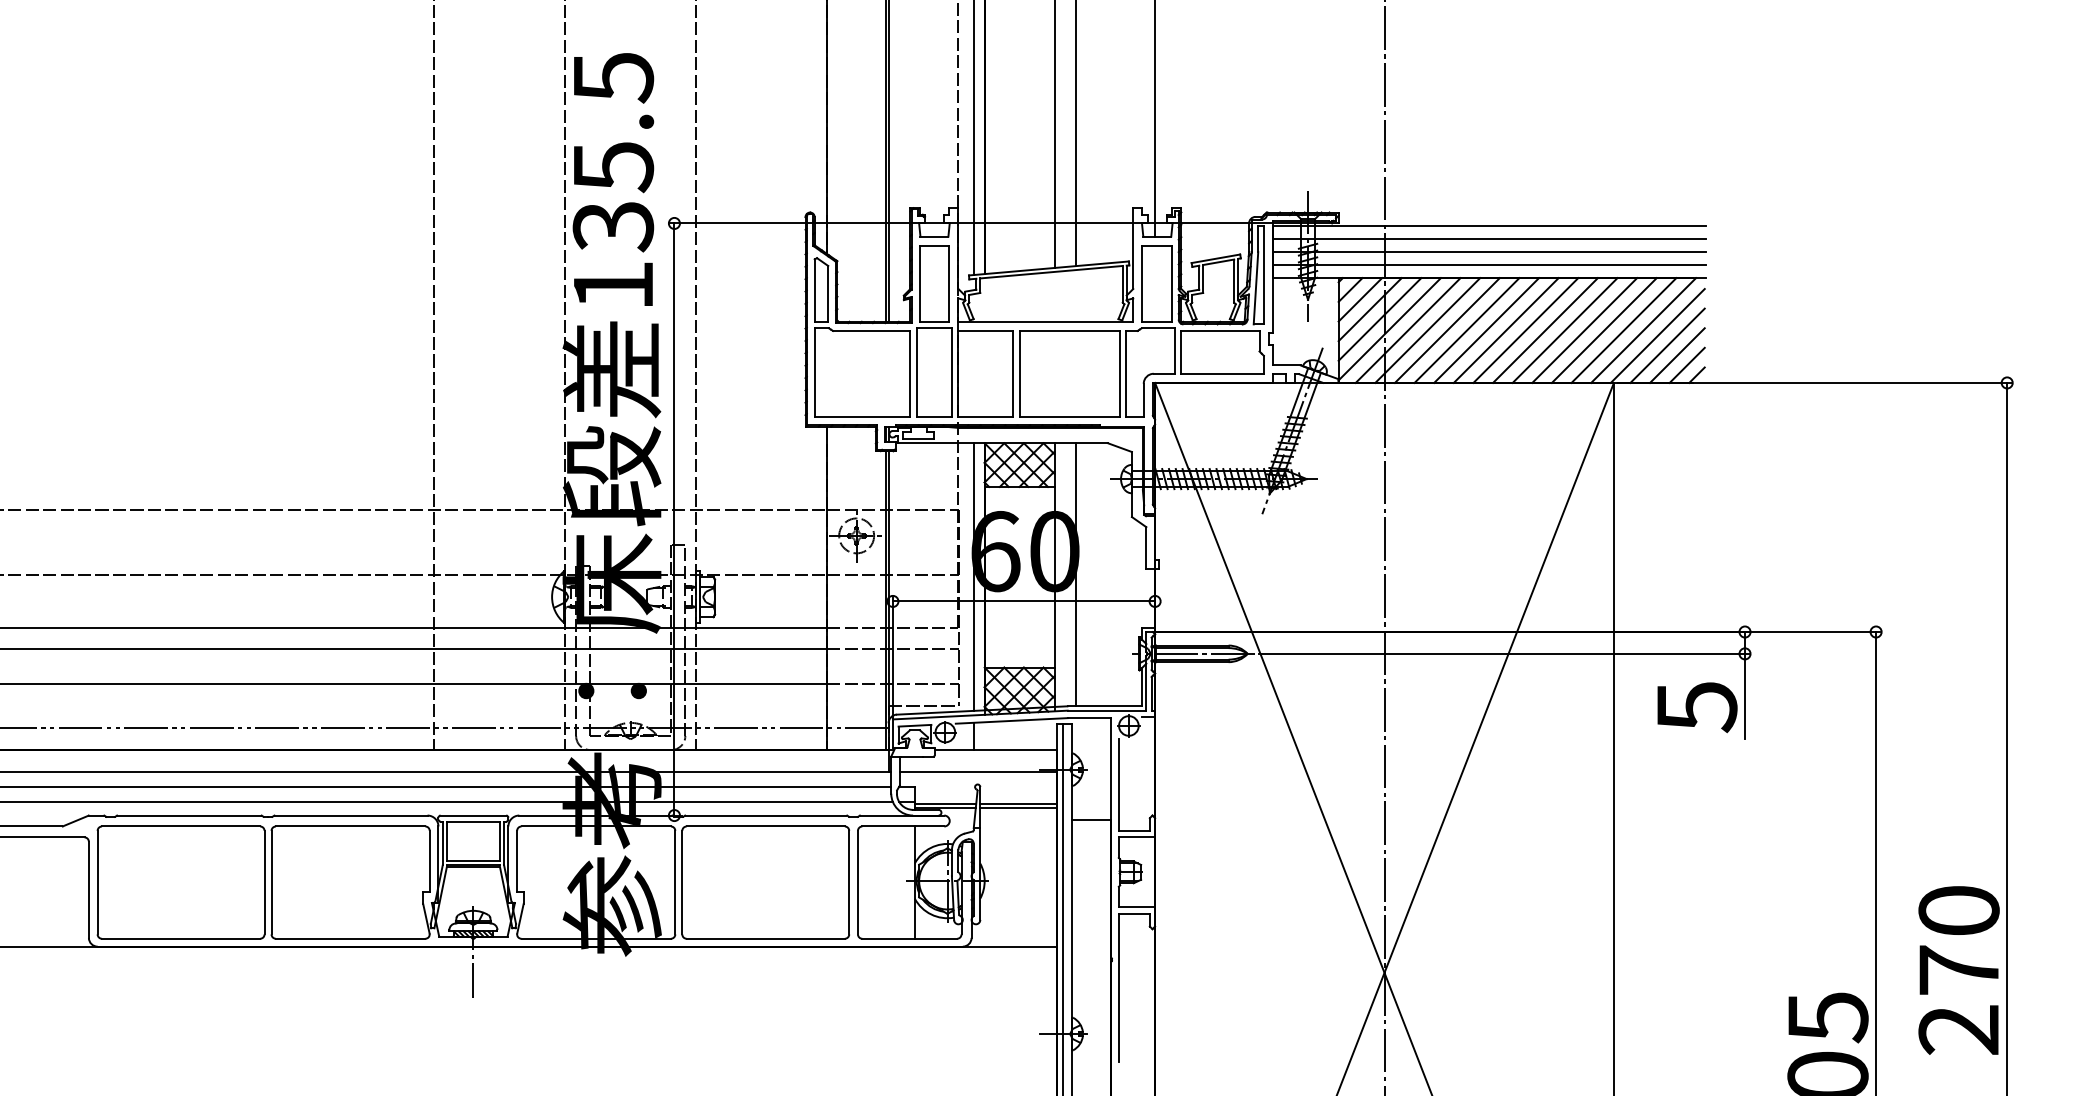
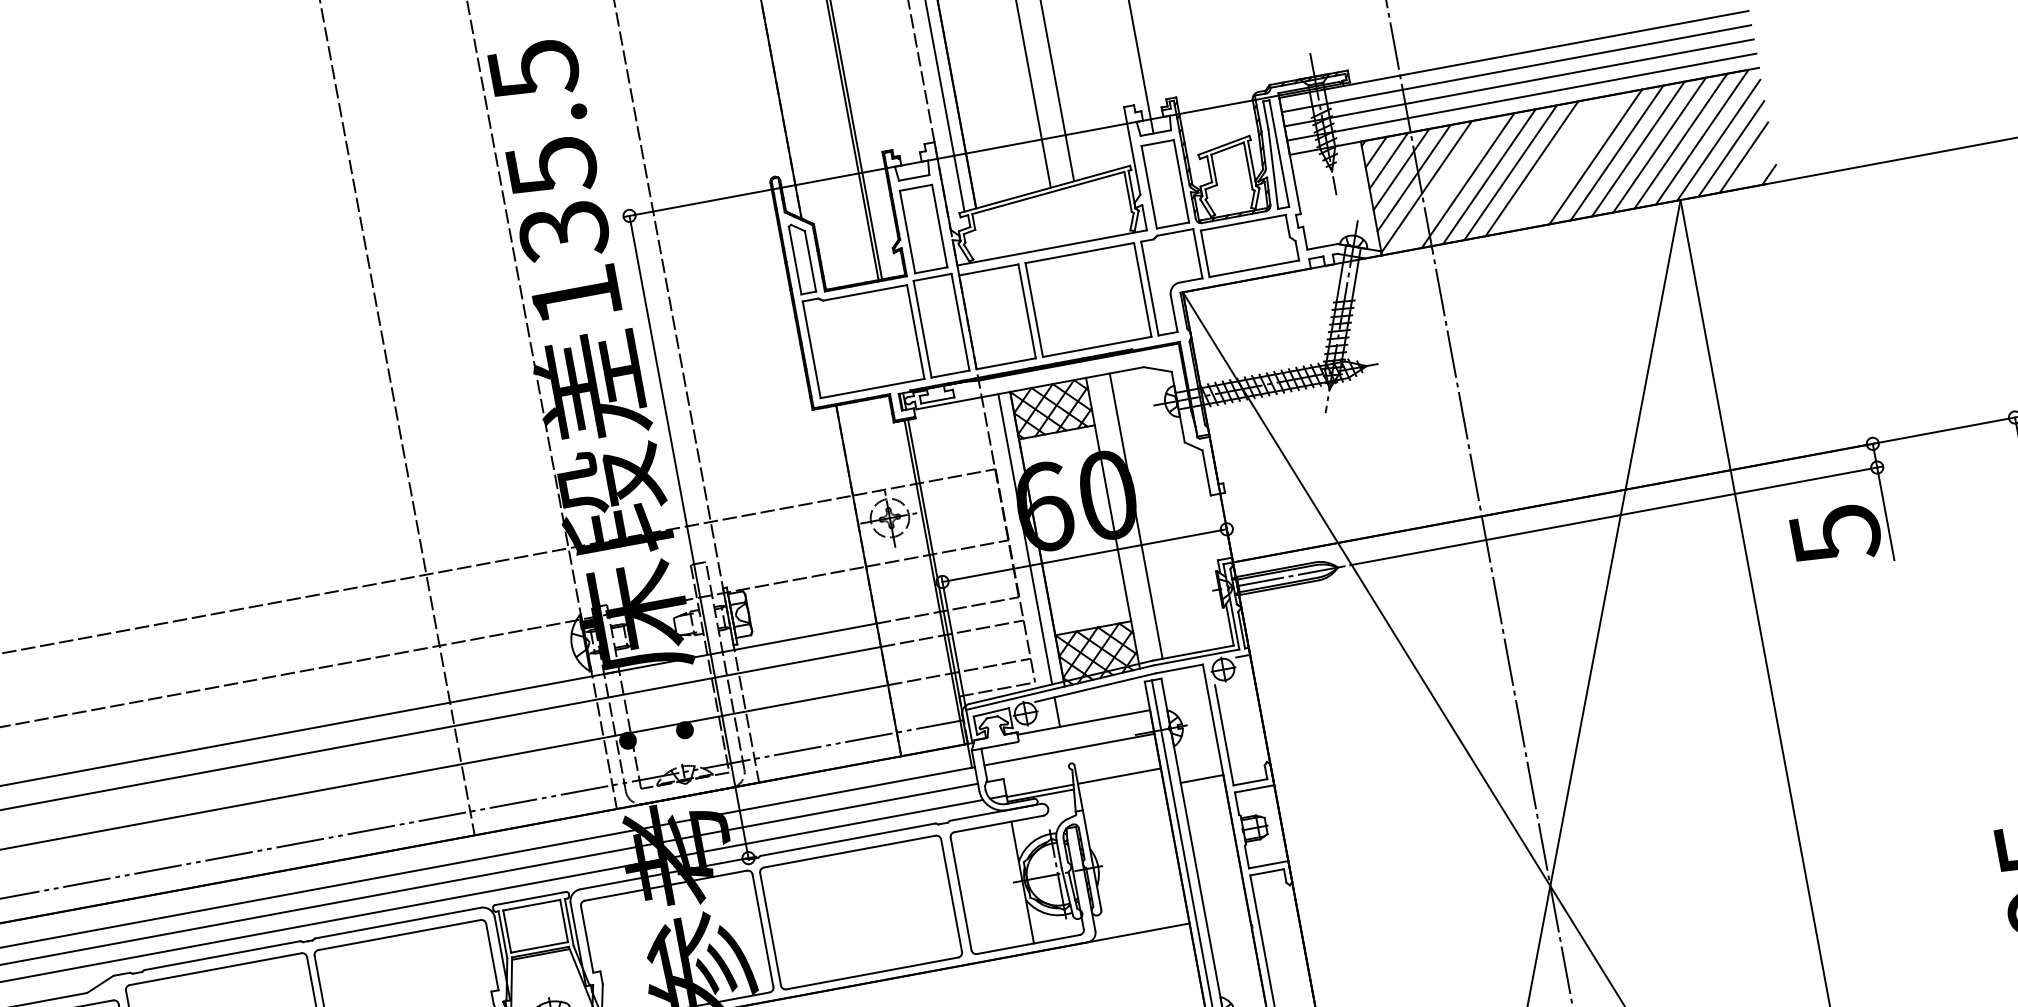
line: (1407, 330) -> (1446, 184), removed
line: (1505, 330) -> (1552, 164), removed
line: (1525, 330) -> (1574, 160), removed
line: (1686, 364) -> (1755, 165), removed
line: (1018, 808) -> (1120, 781), removed

